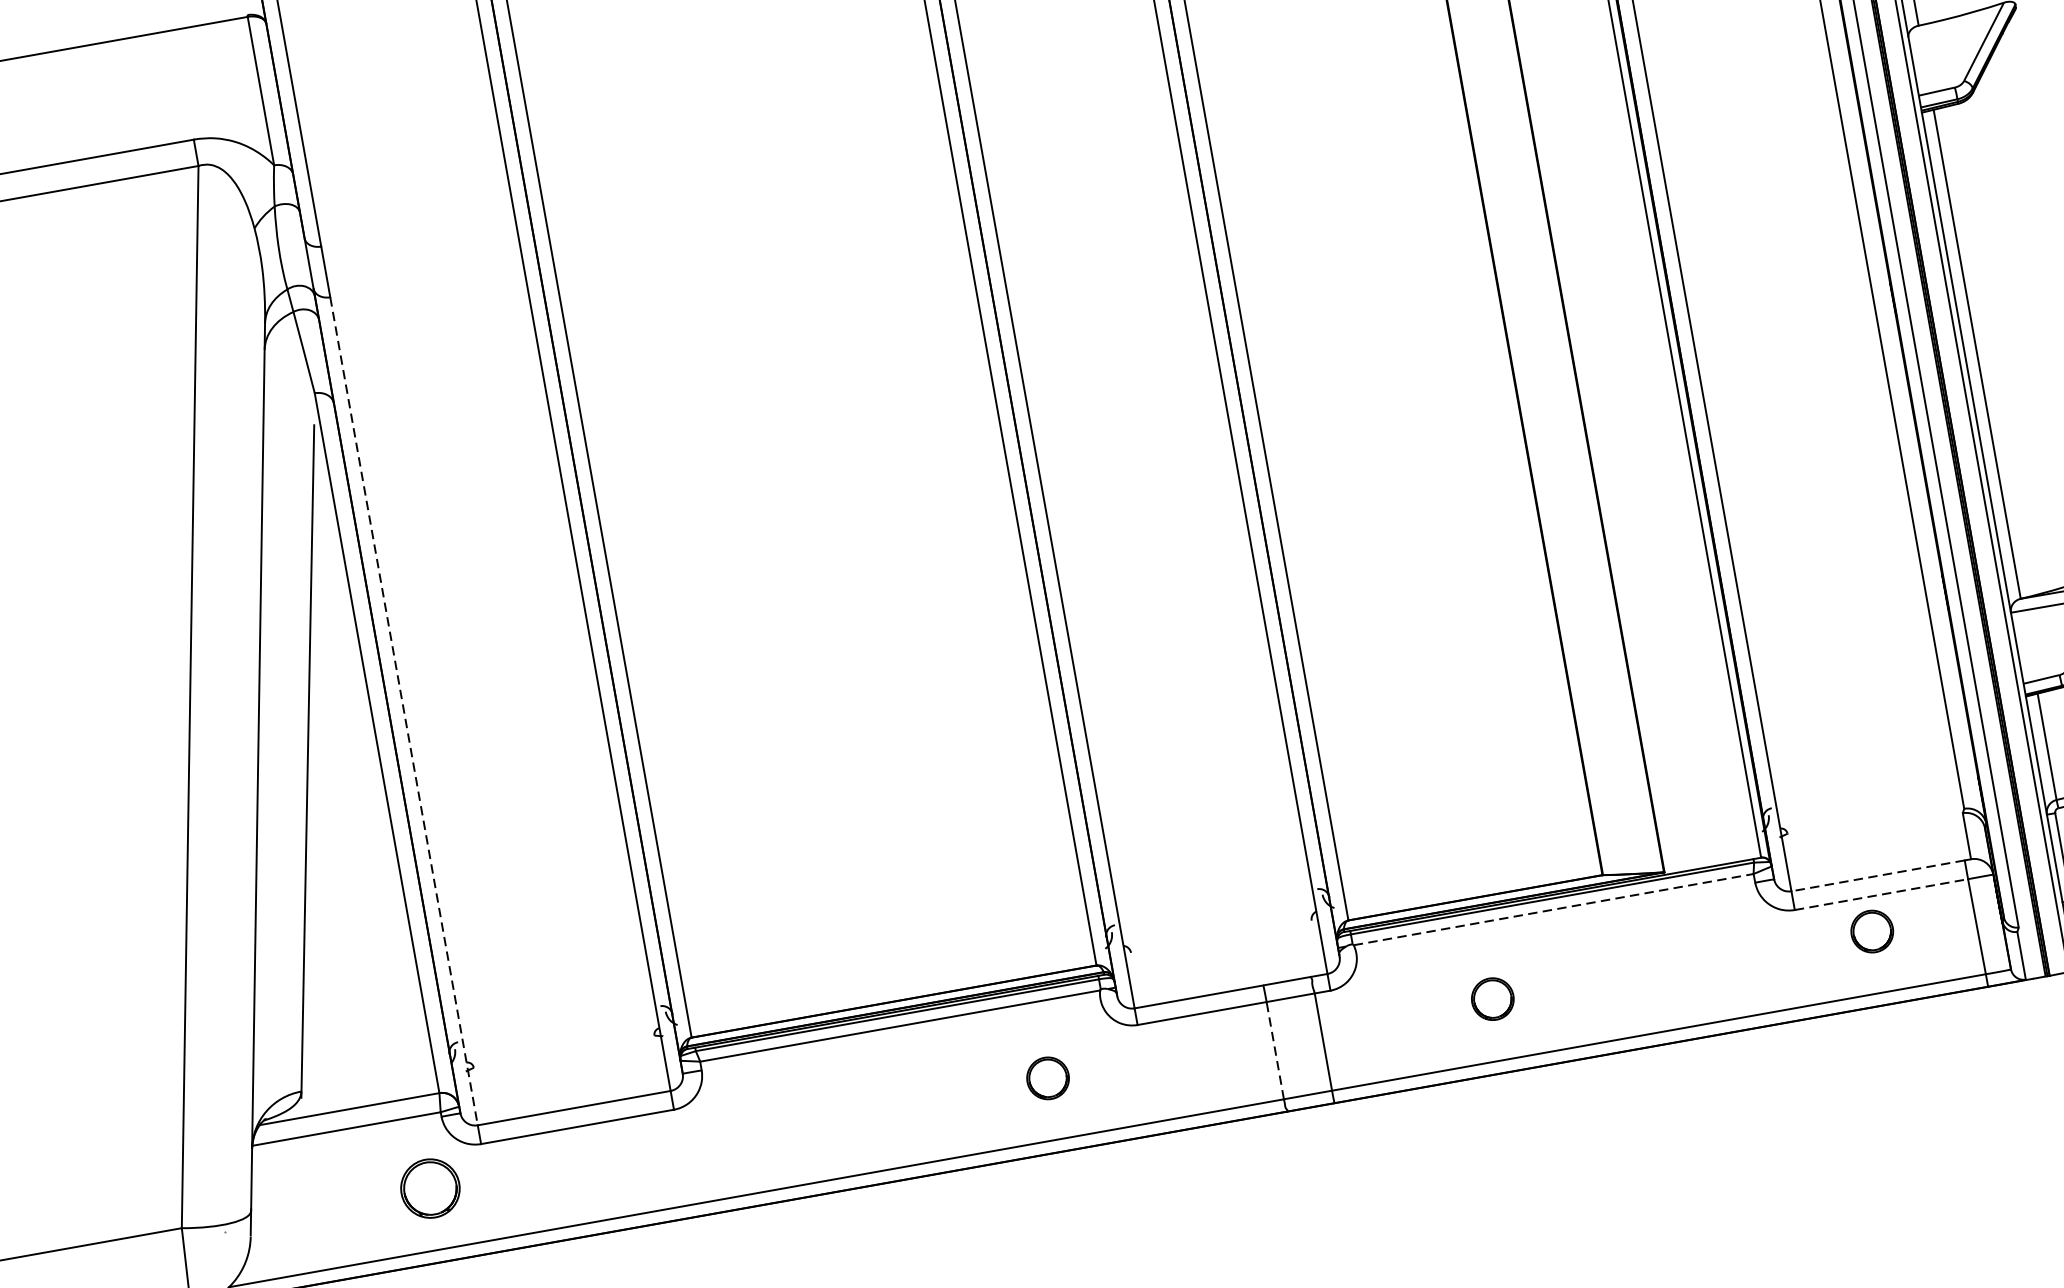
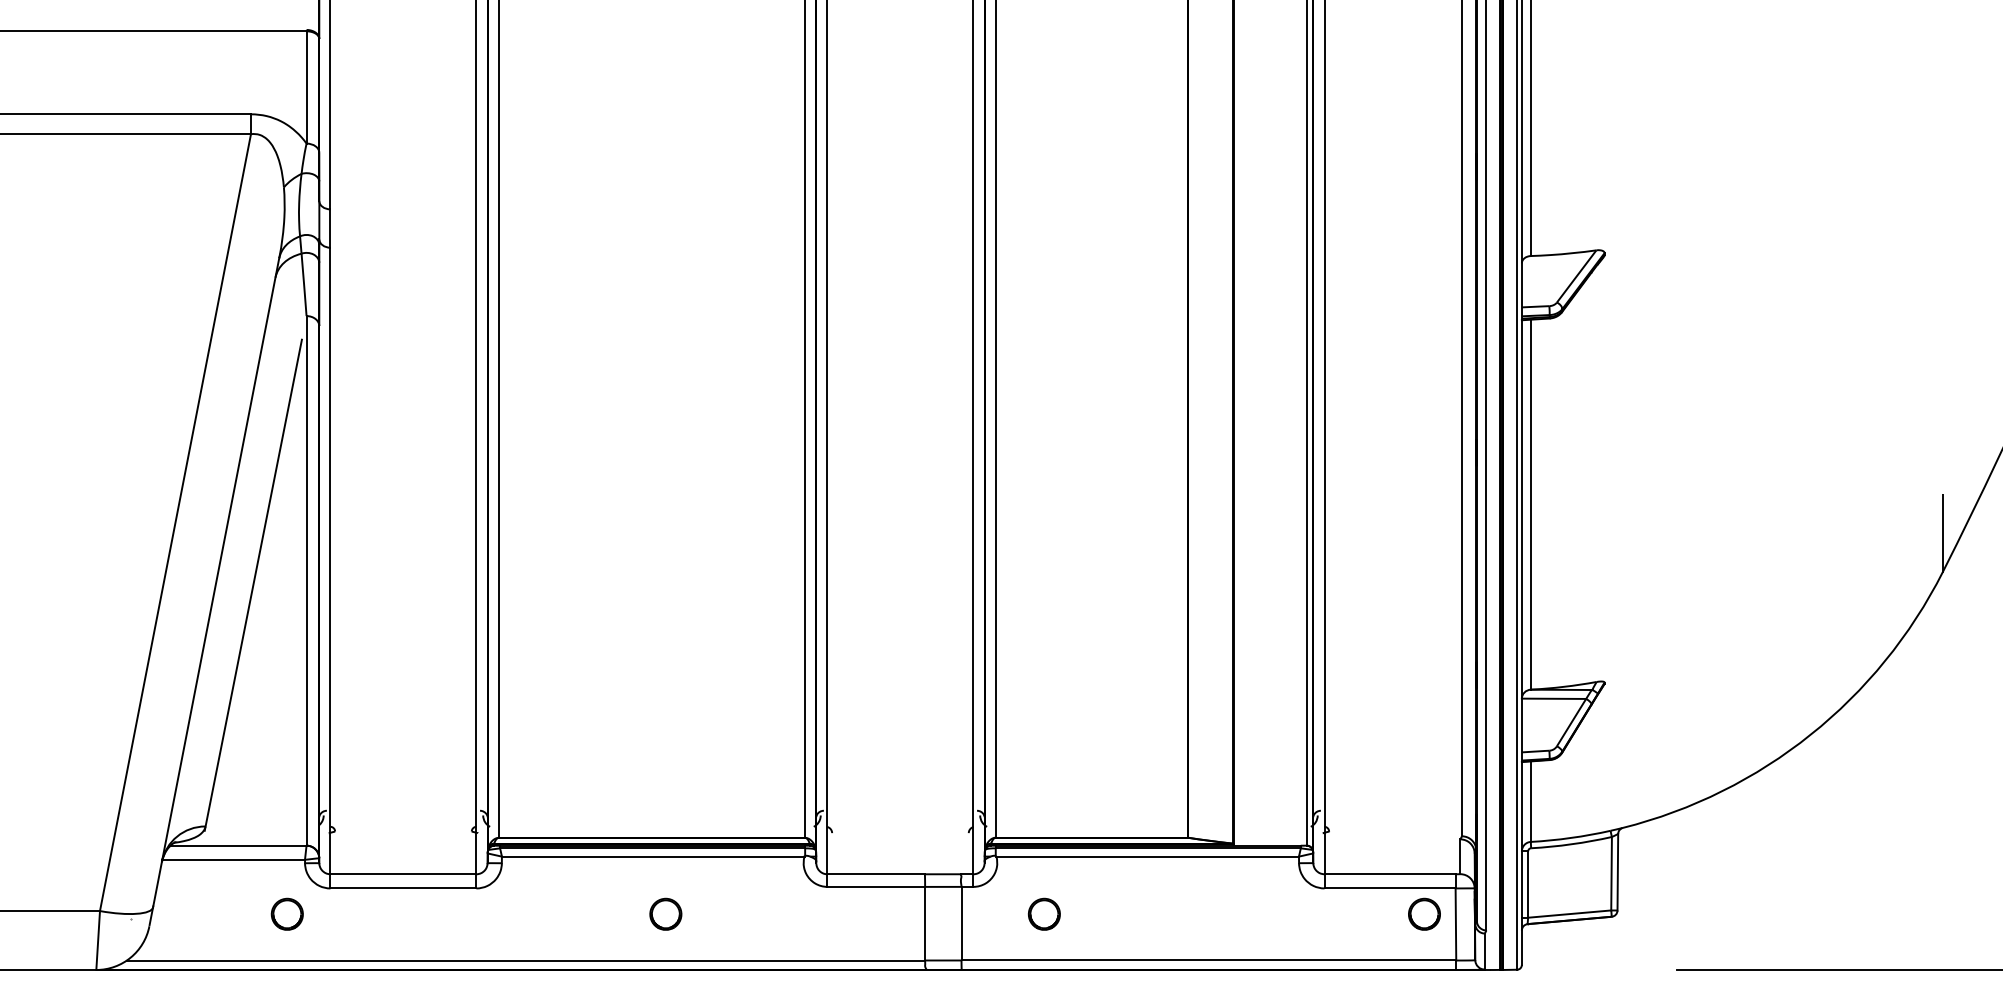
line: (404, 711) -> (330, 561), dashed -> solid
line: (1878, 876) -> (1390, 874), dashed -> solid
line: (1882, 894) -> (1390, 888), dashed -> solid
line: (1554, 909) -> (1148, 856), dashed -> solid
part: (1872, 930) -> (1424, 913), moved
part: (1491, 998) -> (1043, 913), moved
line: (1275, 1050) -> (925, 923), dashed -> solid
part: (1047, 1077) -> (665, 913), moved
part: (428, 1187) -> (286, 913), size x0.71

